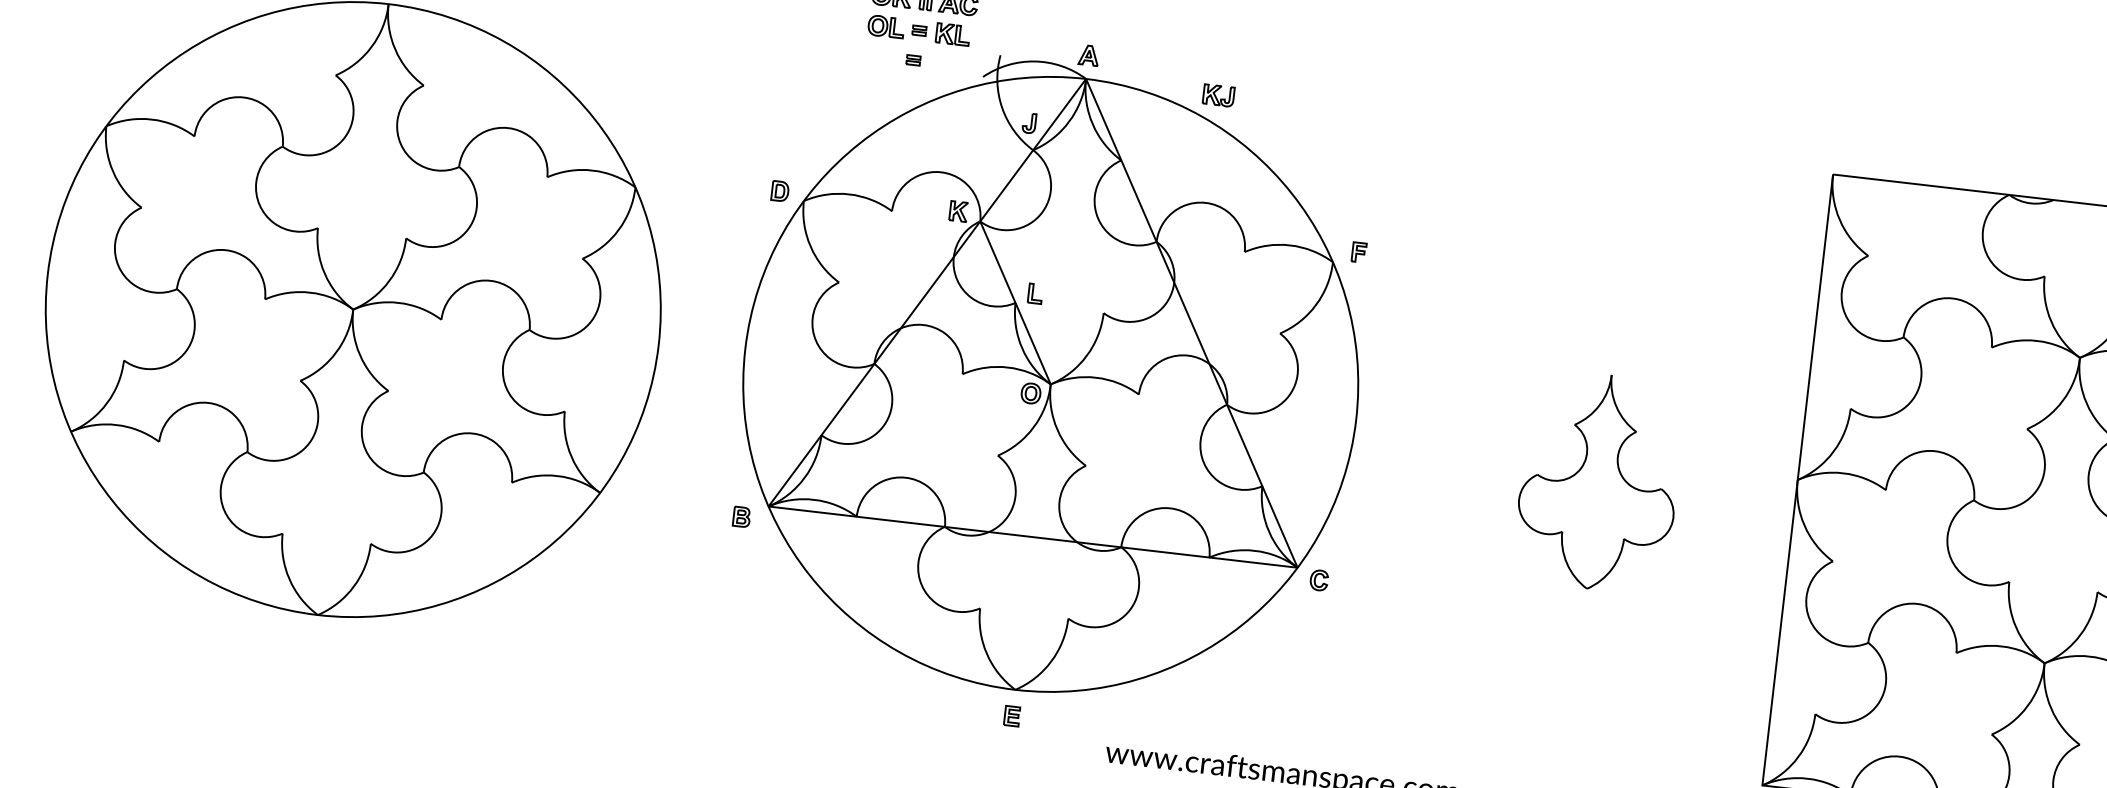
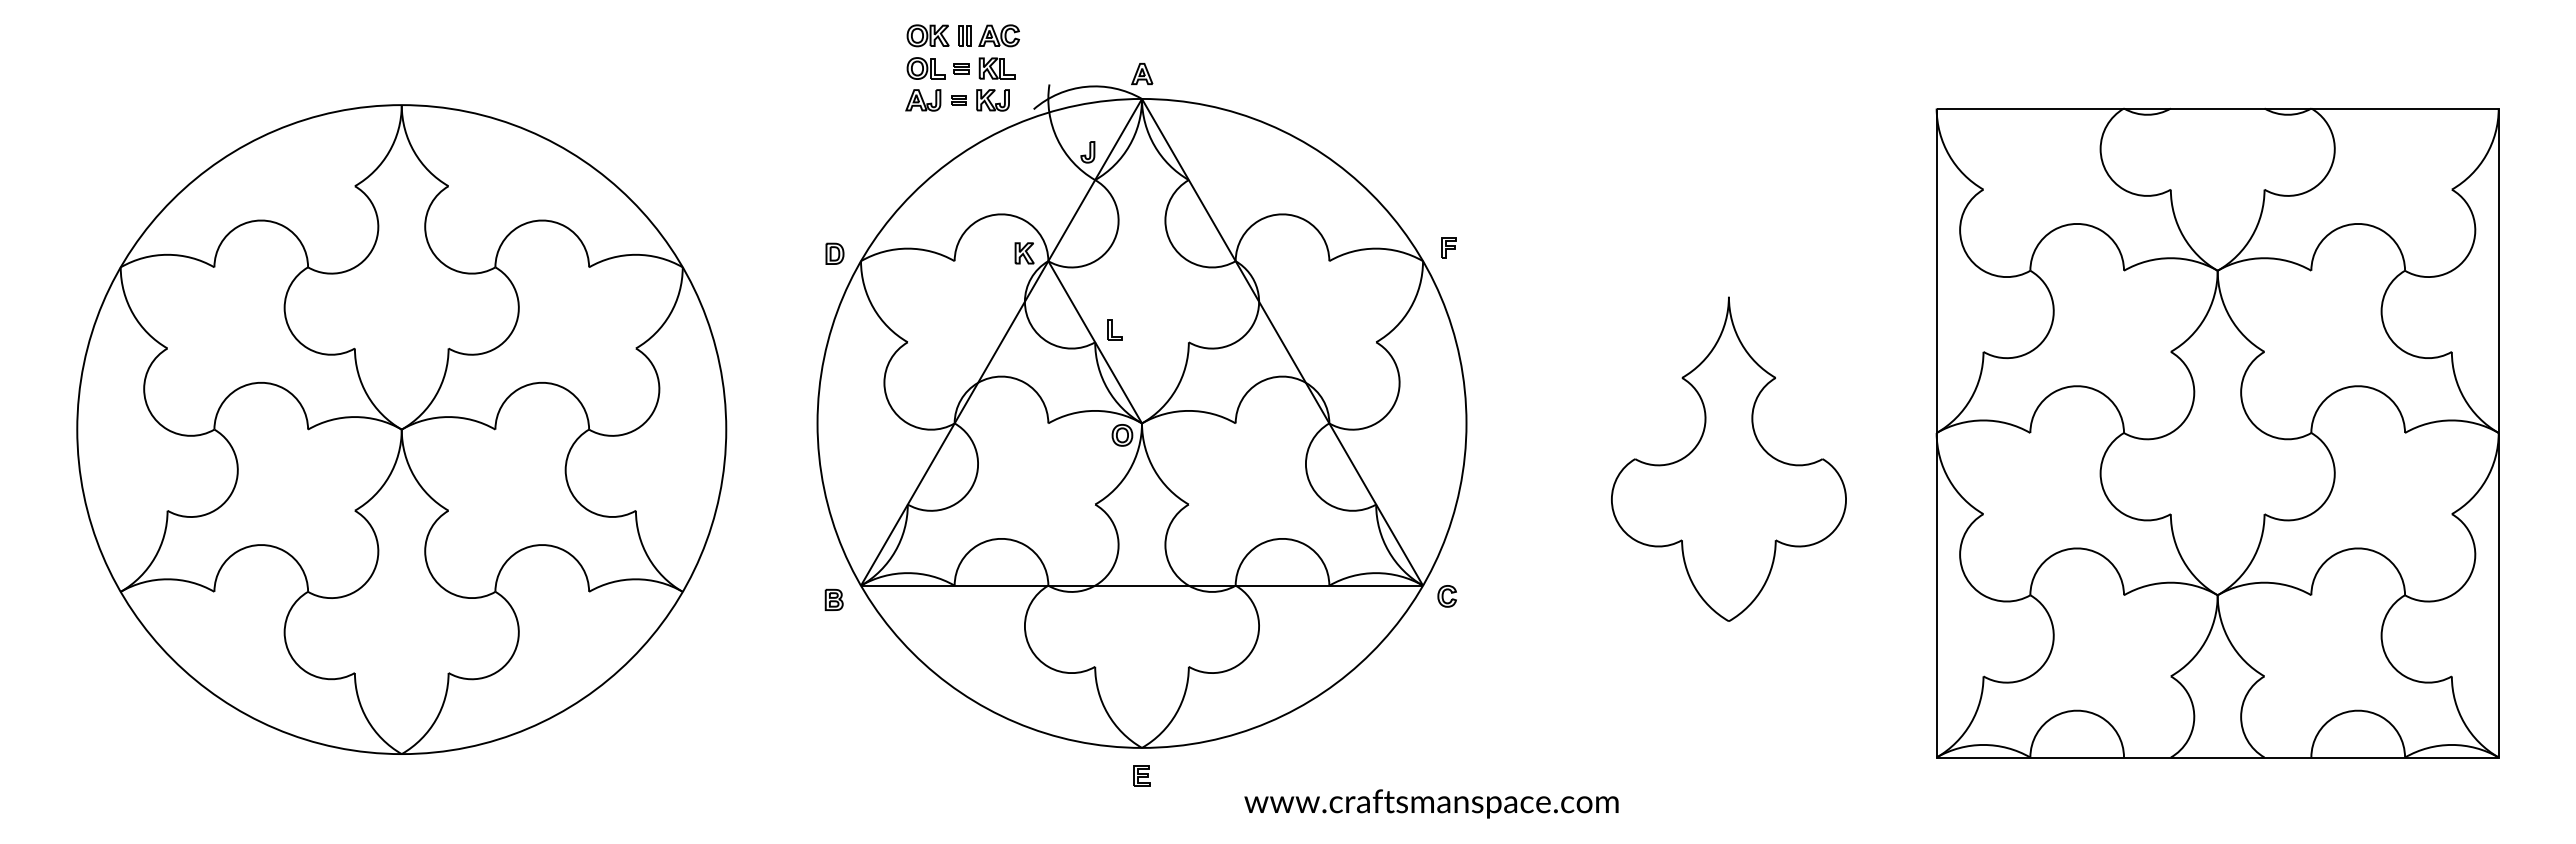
part: (880, 56) -> (923, 100), added
part: (1218, 95) -> (992, 100), moved
part: (1599, 481) -> (1728, 458), size x1.43

